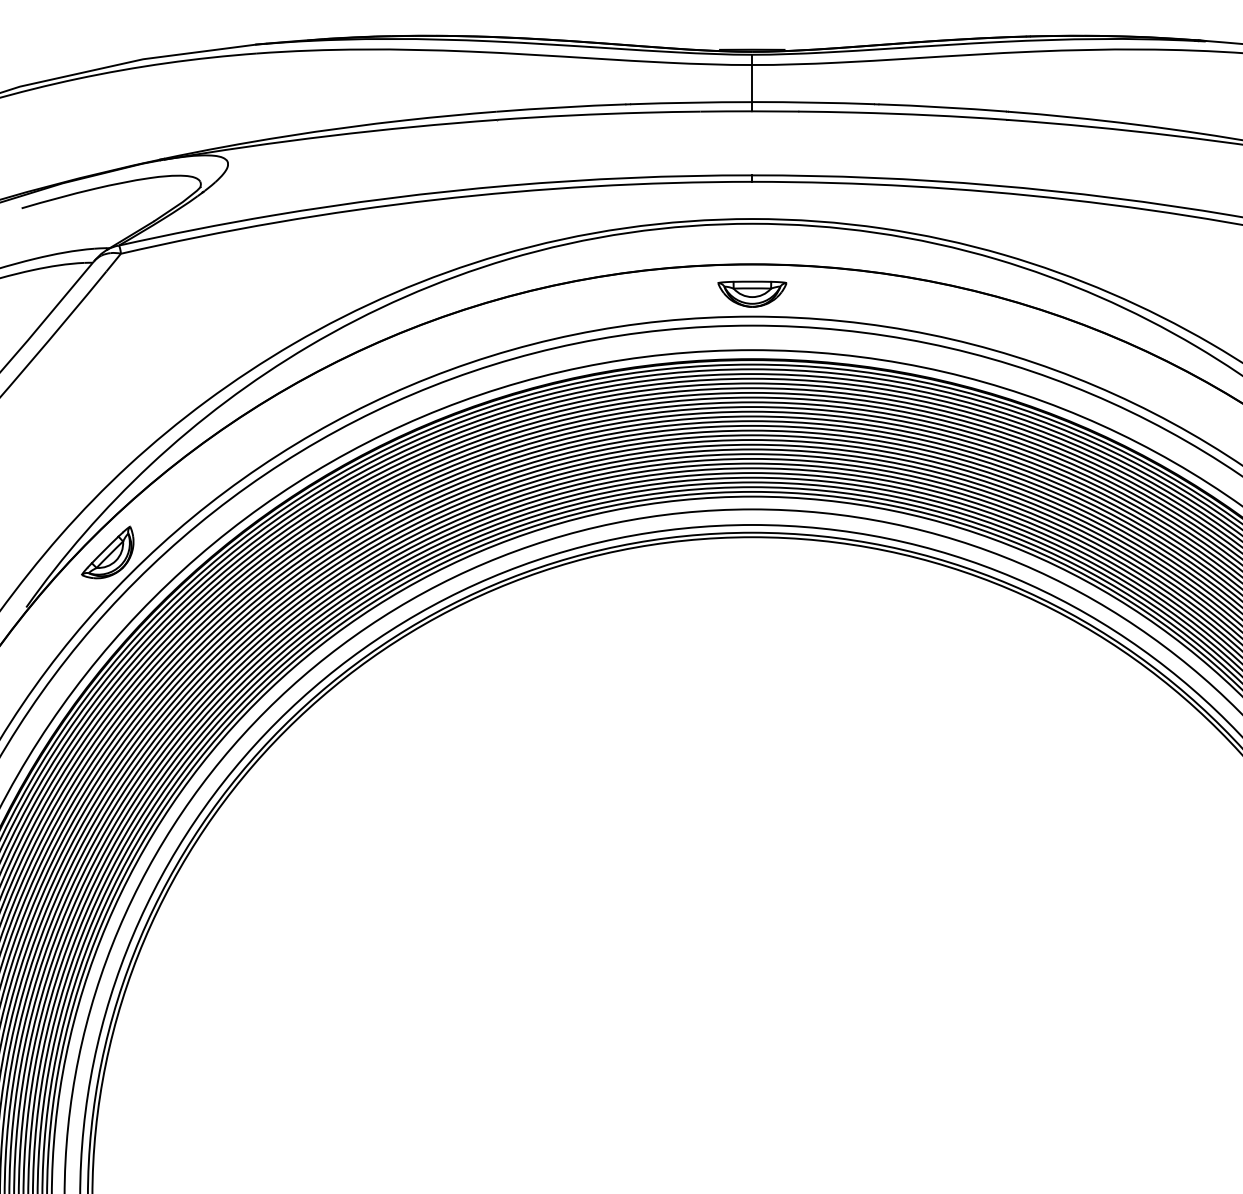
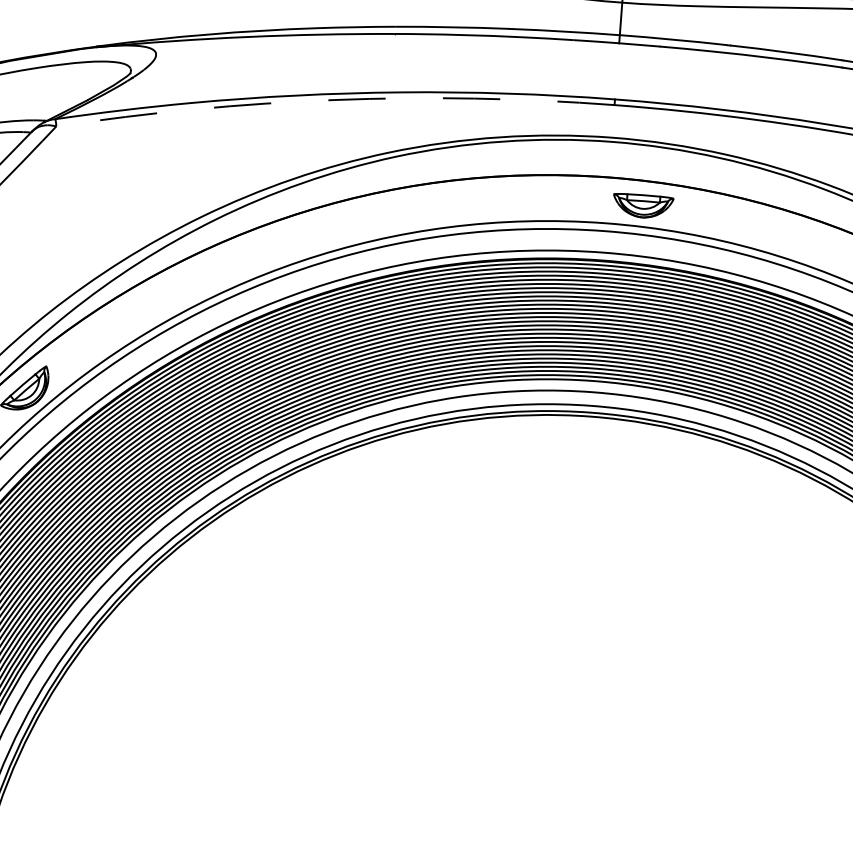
arc: (434, 199) -> (334, 99), solid -> dashed
part: (752, 293) -> (643, 205), moved

